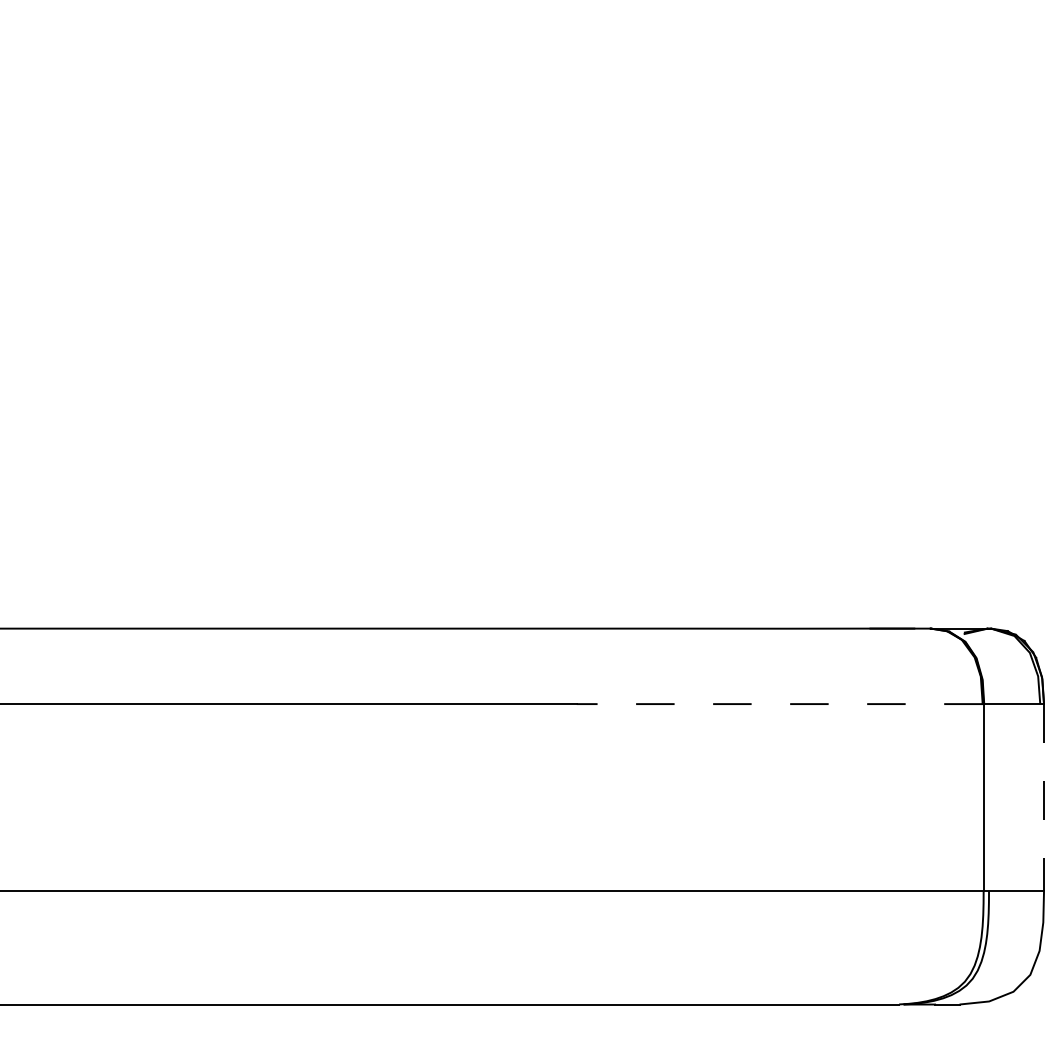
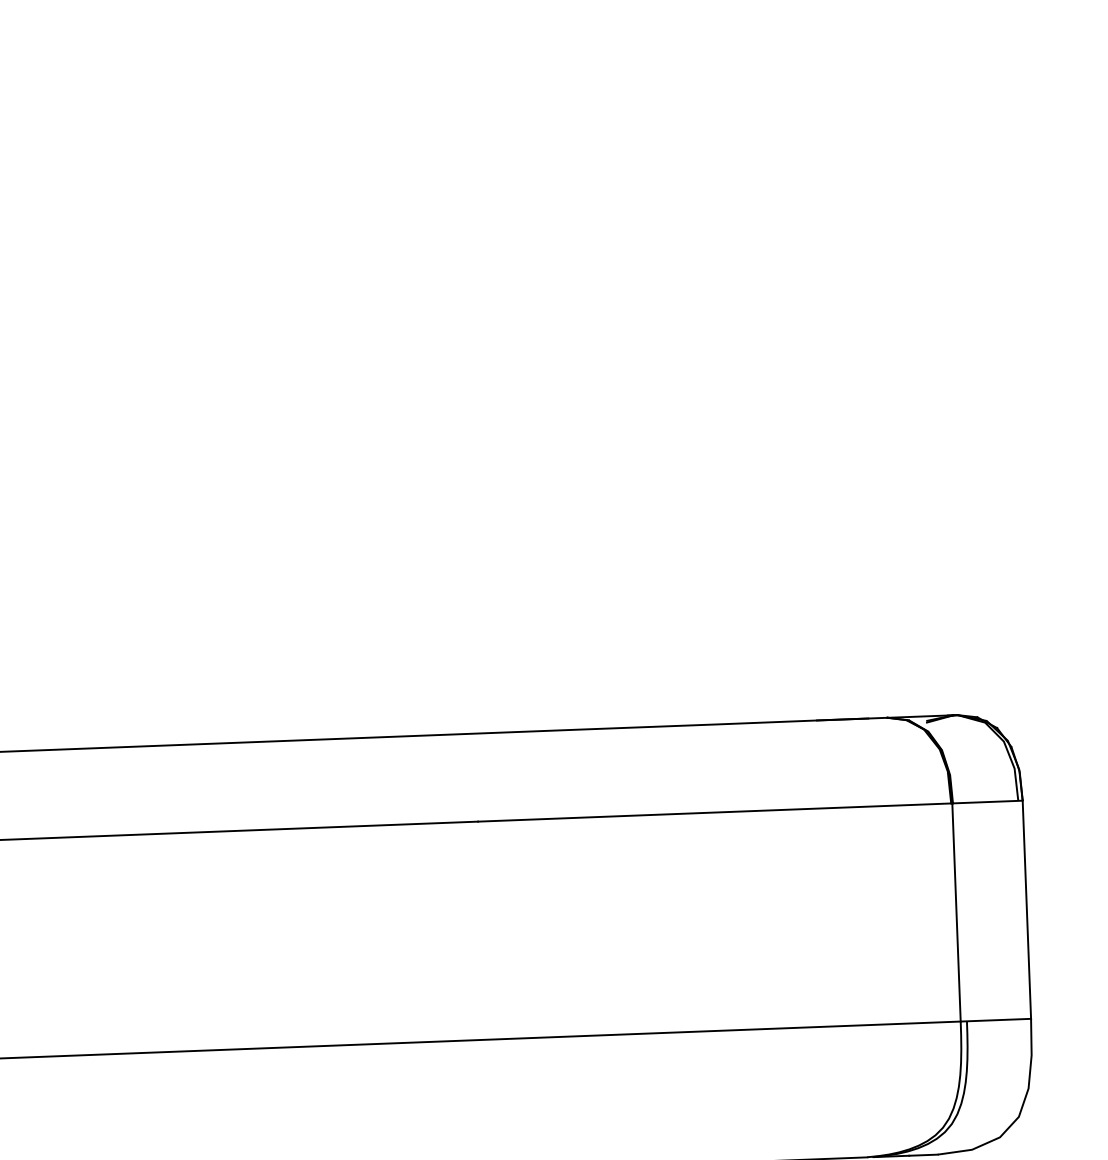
line: (779, 704) -> (714, 813), dashed -> solid
line: (1044, 797) -> (1027, 909), dashed -> solid

